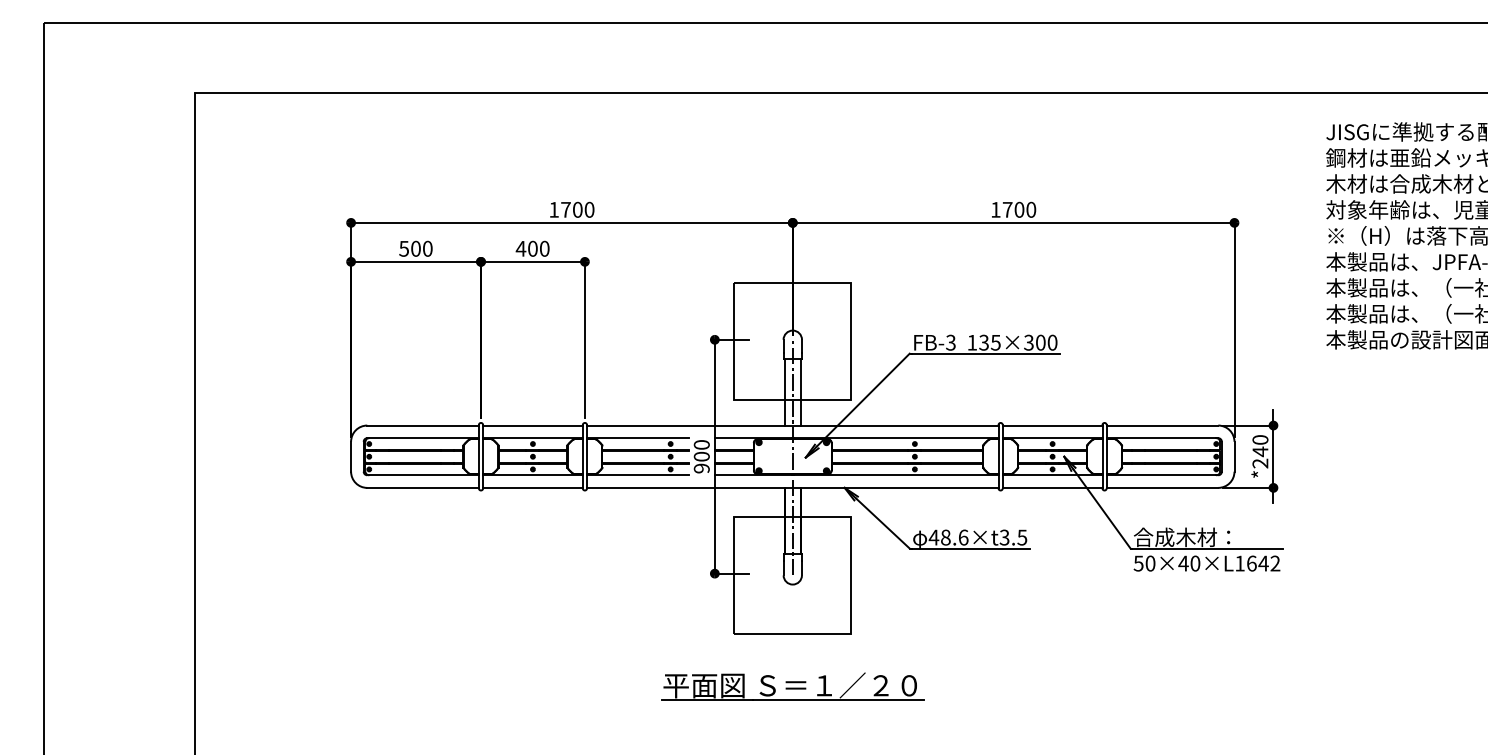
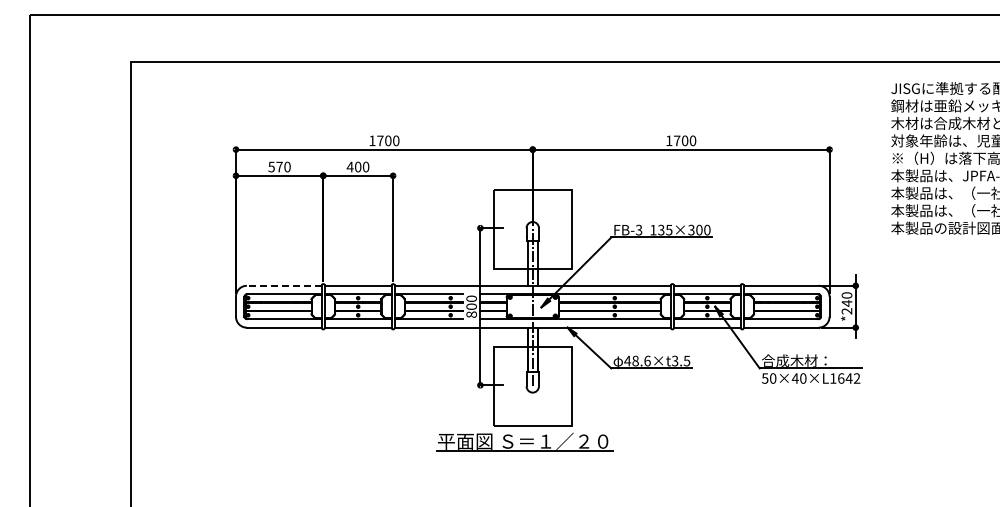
text: (415, 248) -> (279, 166), 500 -> 570
line: (421, 425) -> (283, 285), solid -> dashed
text: (701, 468) -> (471, 314), 900 -> 800
part: (792, 685) -> (524, 441), moved

